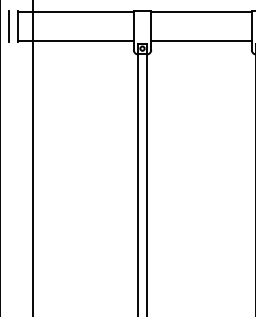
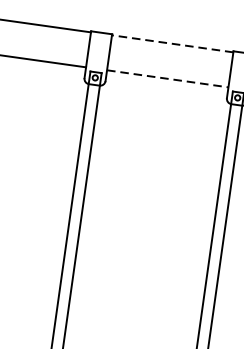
line: (201, 12) -> (172, 44), solid -> dashed
line: (202, 41) -> (168, 79), solid -> dashed

